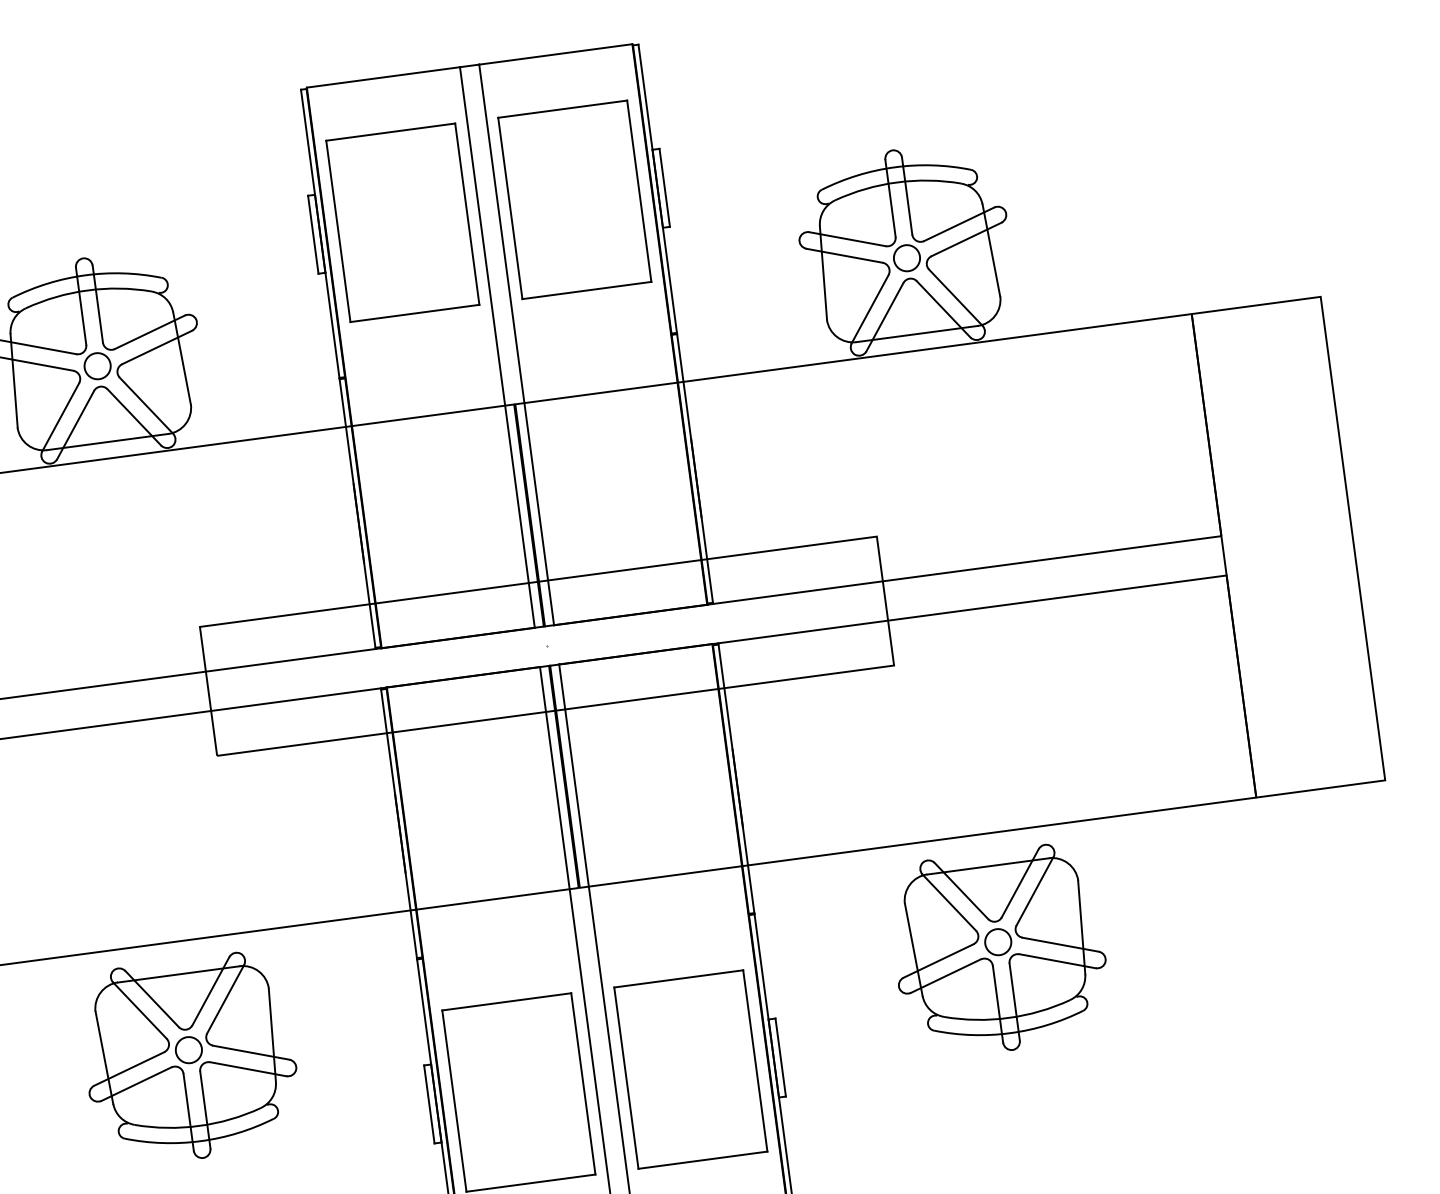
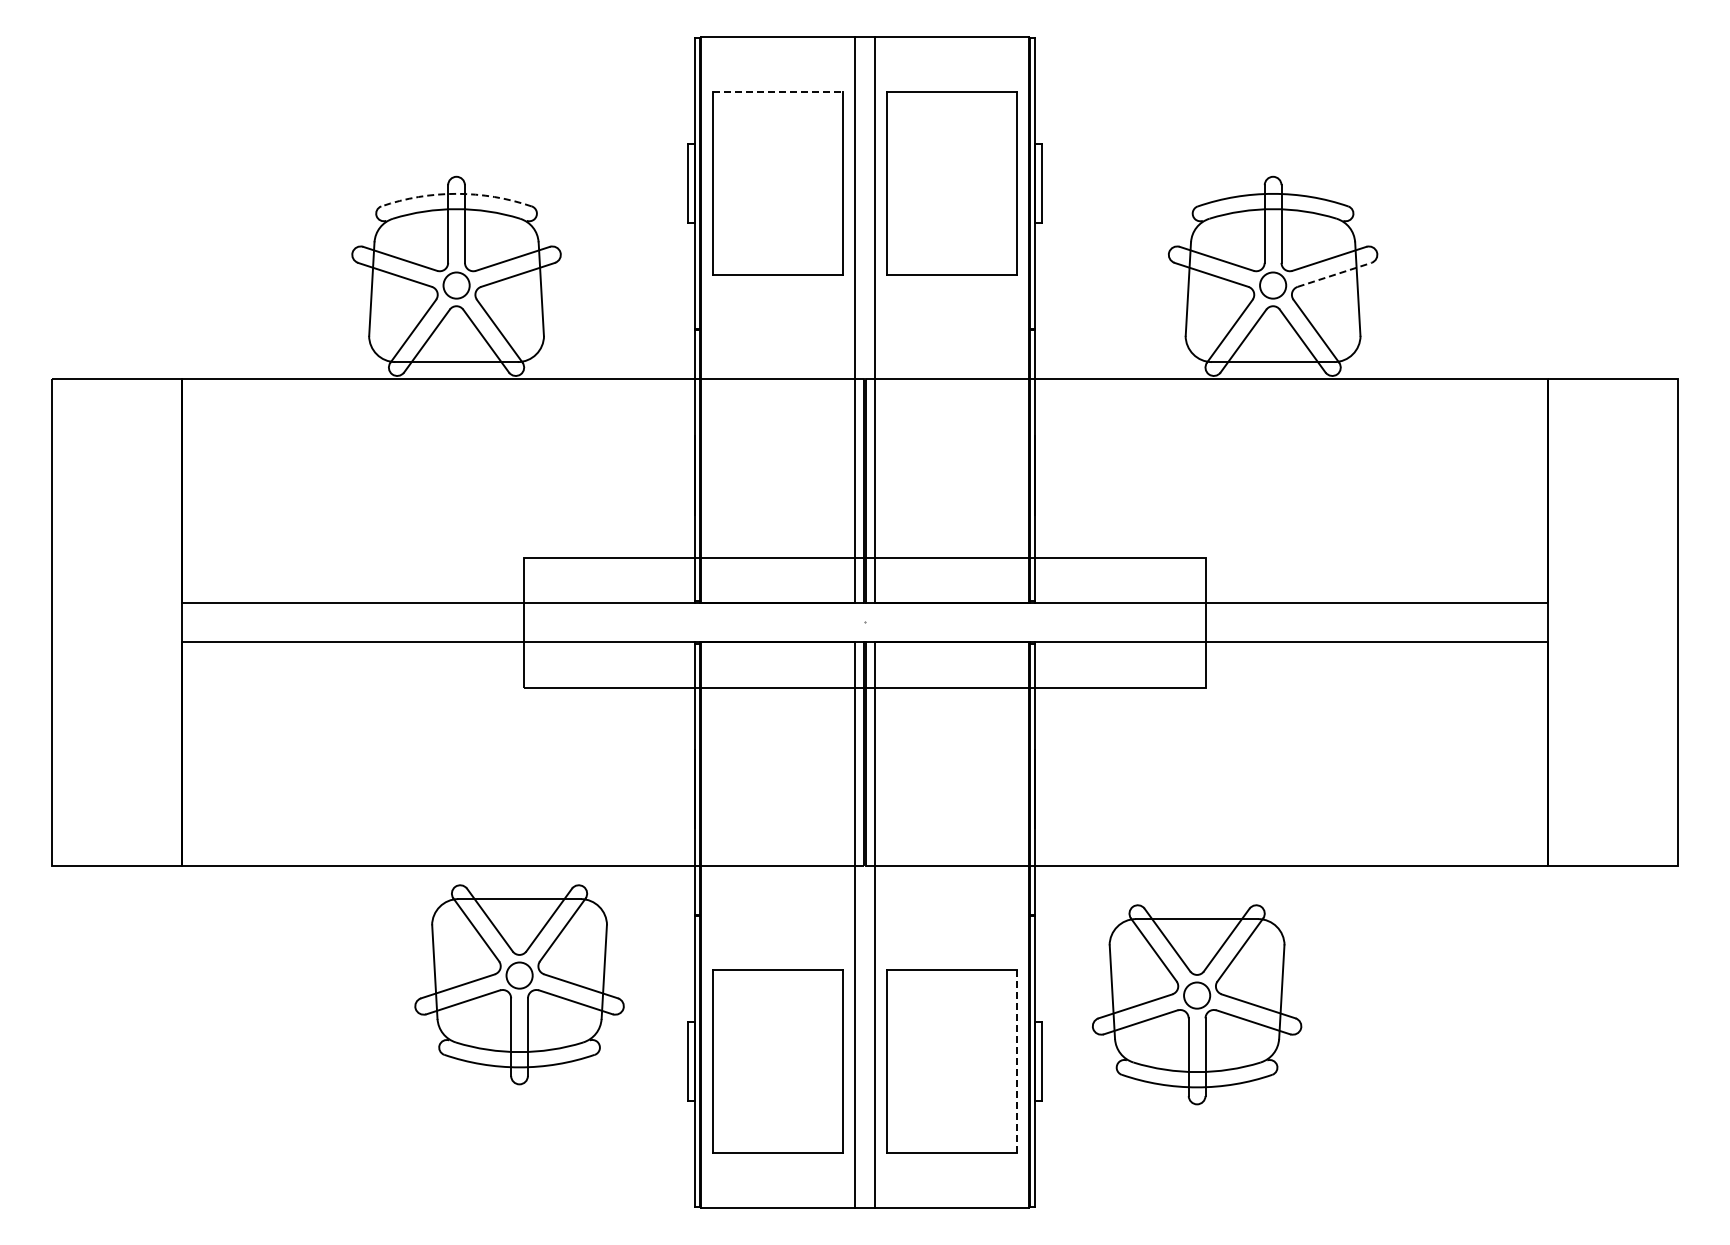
line: (391, 132) -> (778, 92), solid -> dashed
line: (966, 239) -> (1334, 274), solid -> dashed
arc: (85, 274) -> (456, 193), solid -> dashed
part: (999, 950) -> (1197, 1004), moved
part: (189, 1059) -> (519, 984), moved
line: (755, 1061) -> (1016, 1061), solid -> dashed

